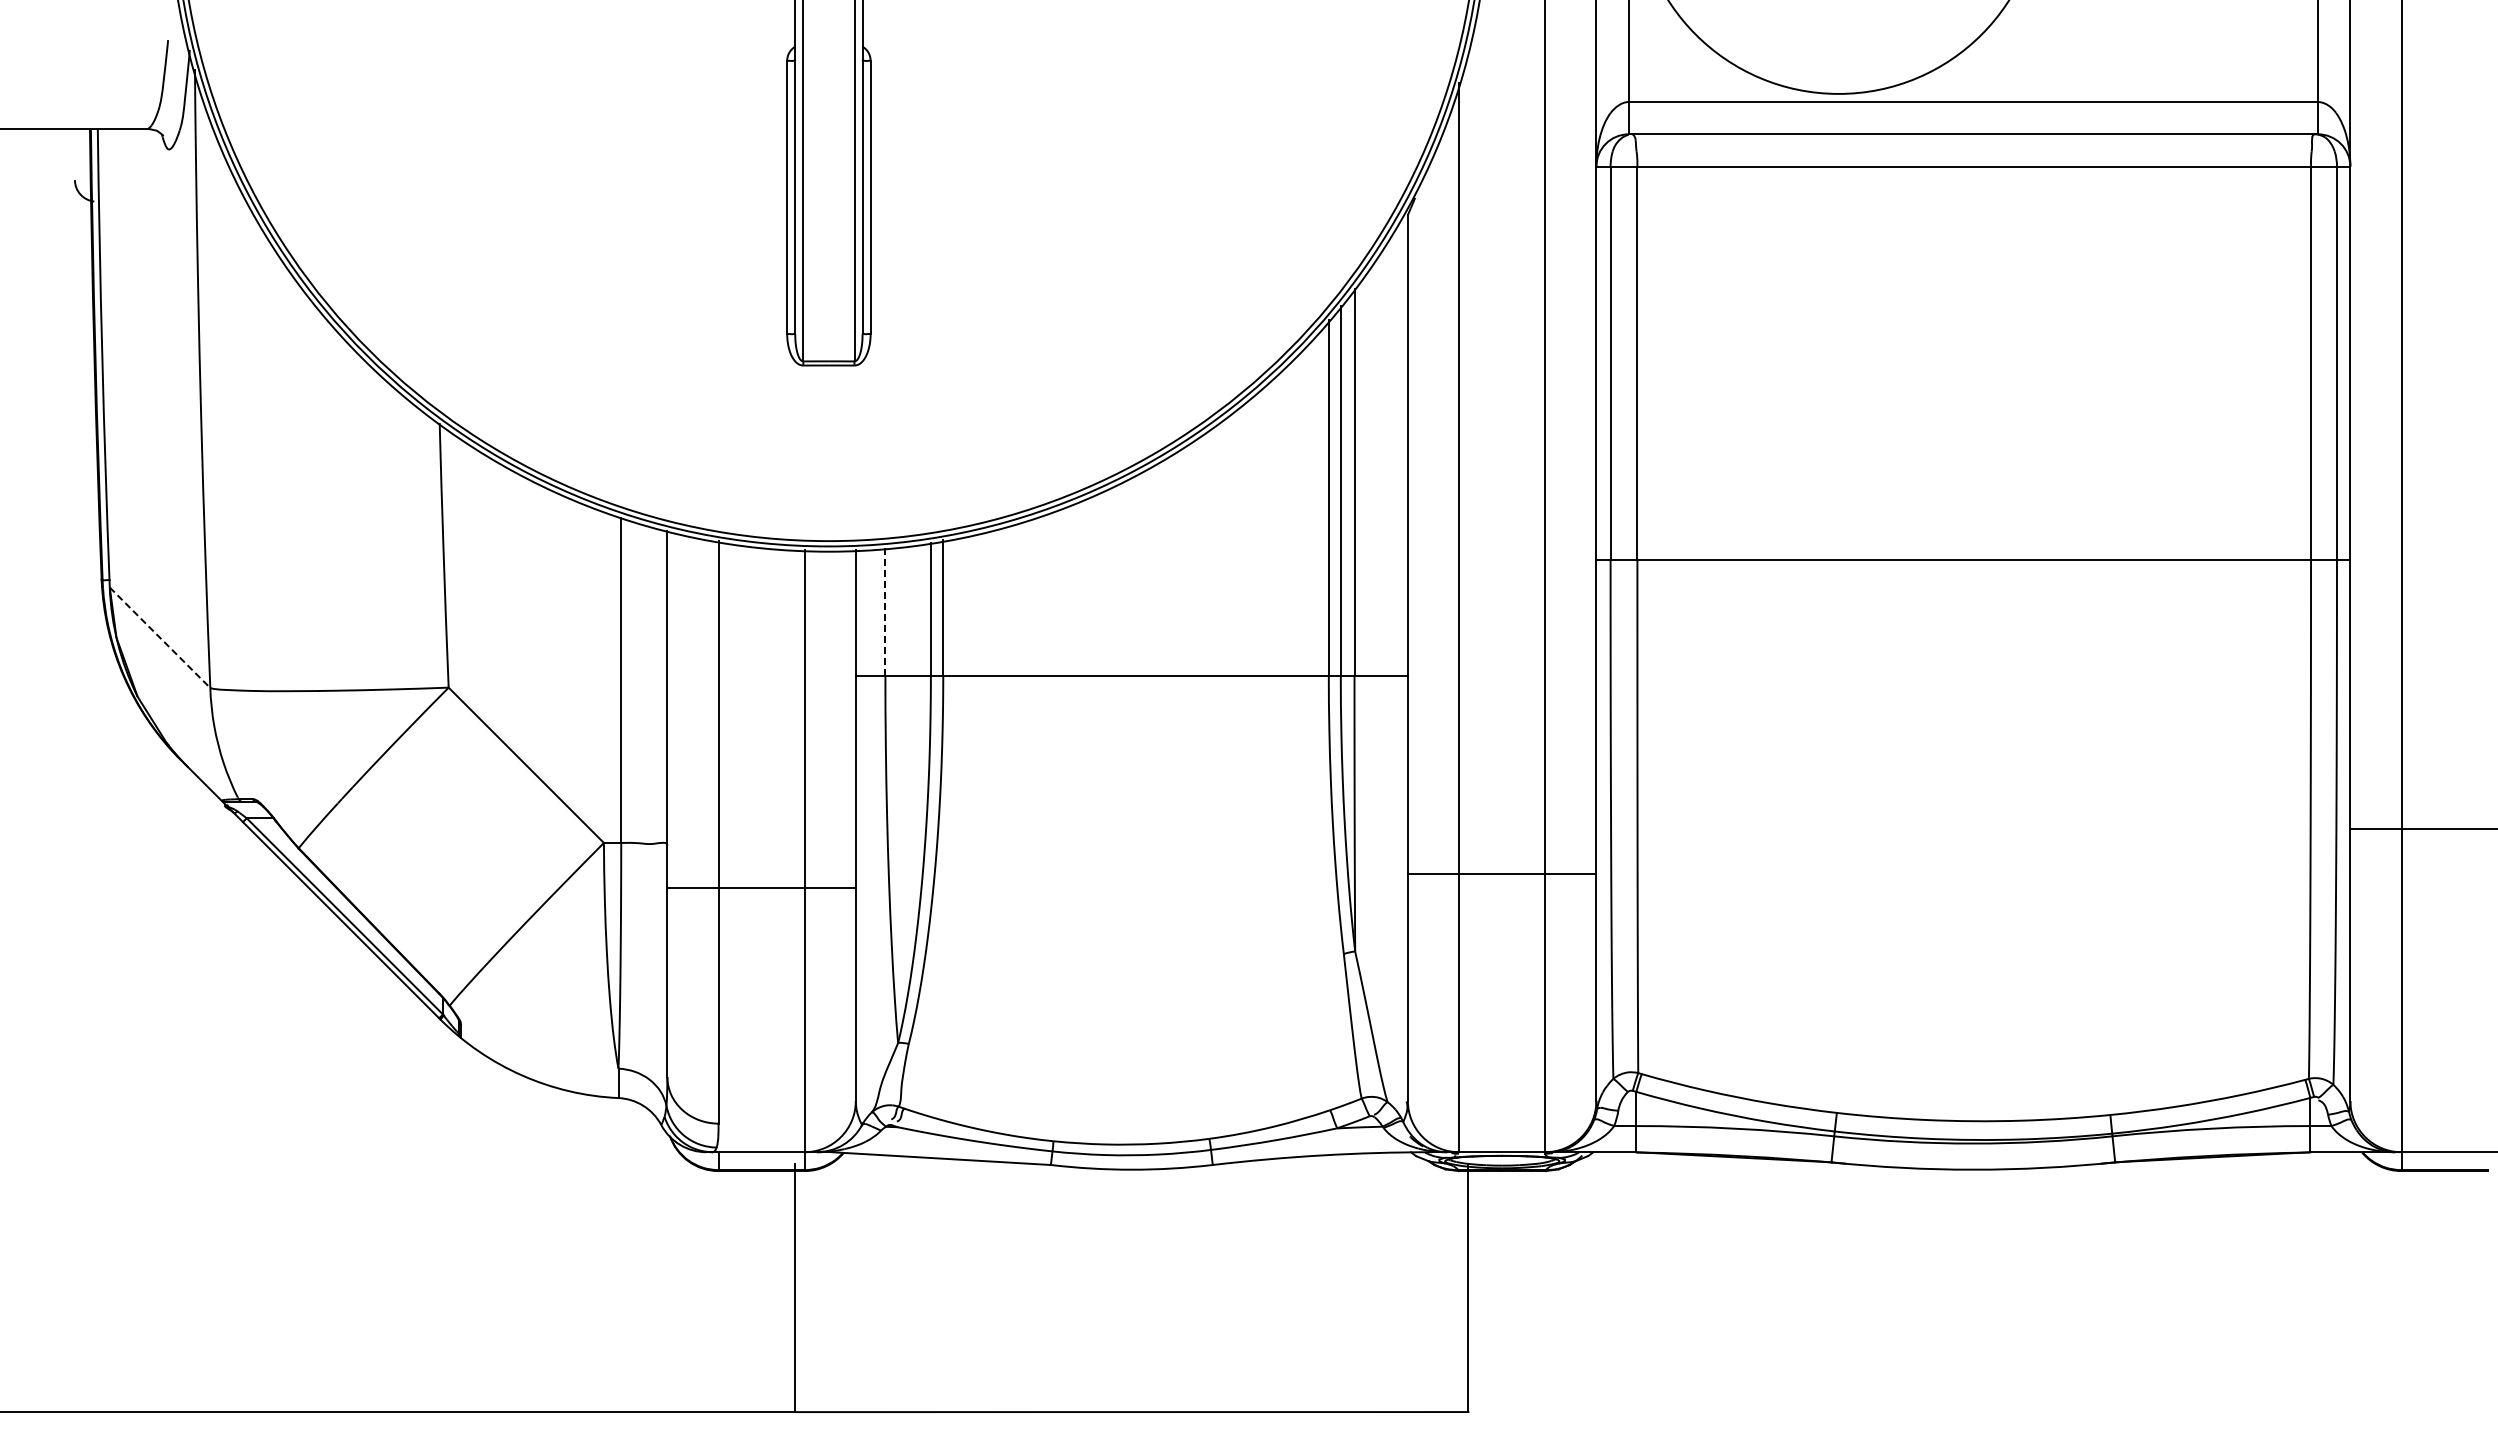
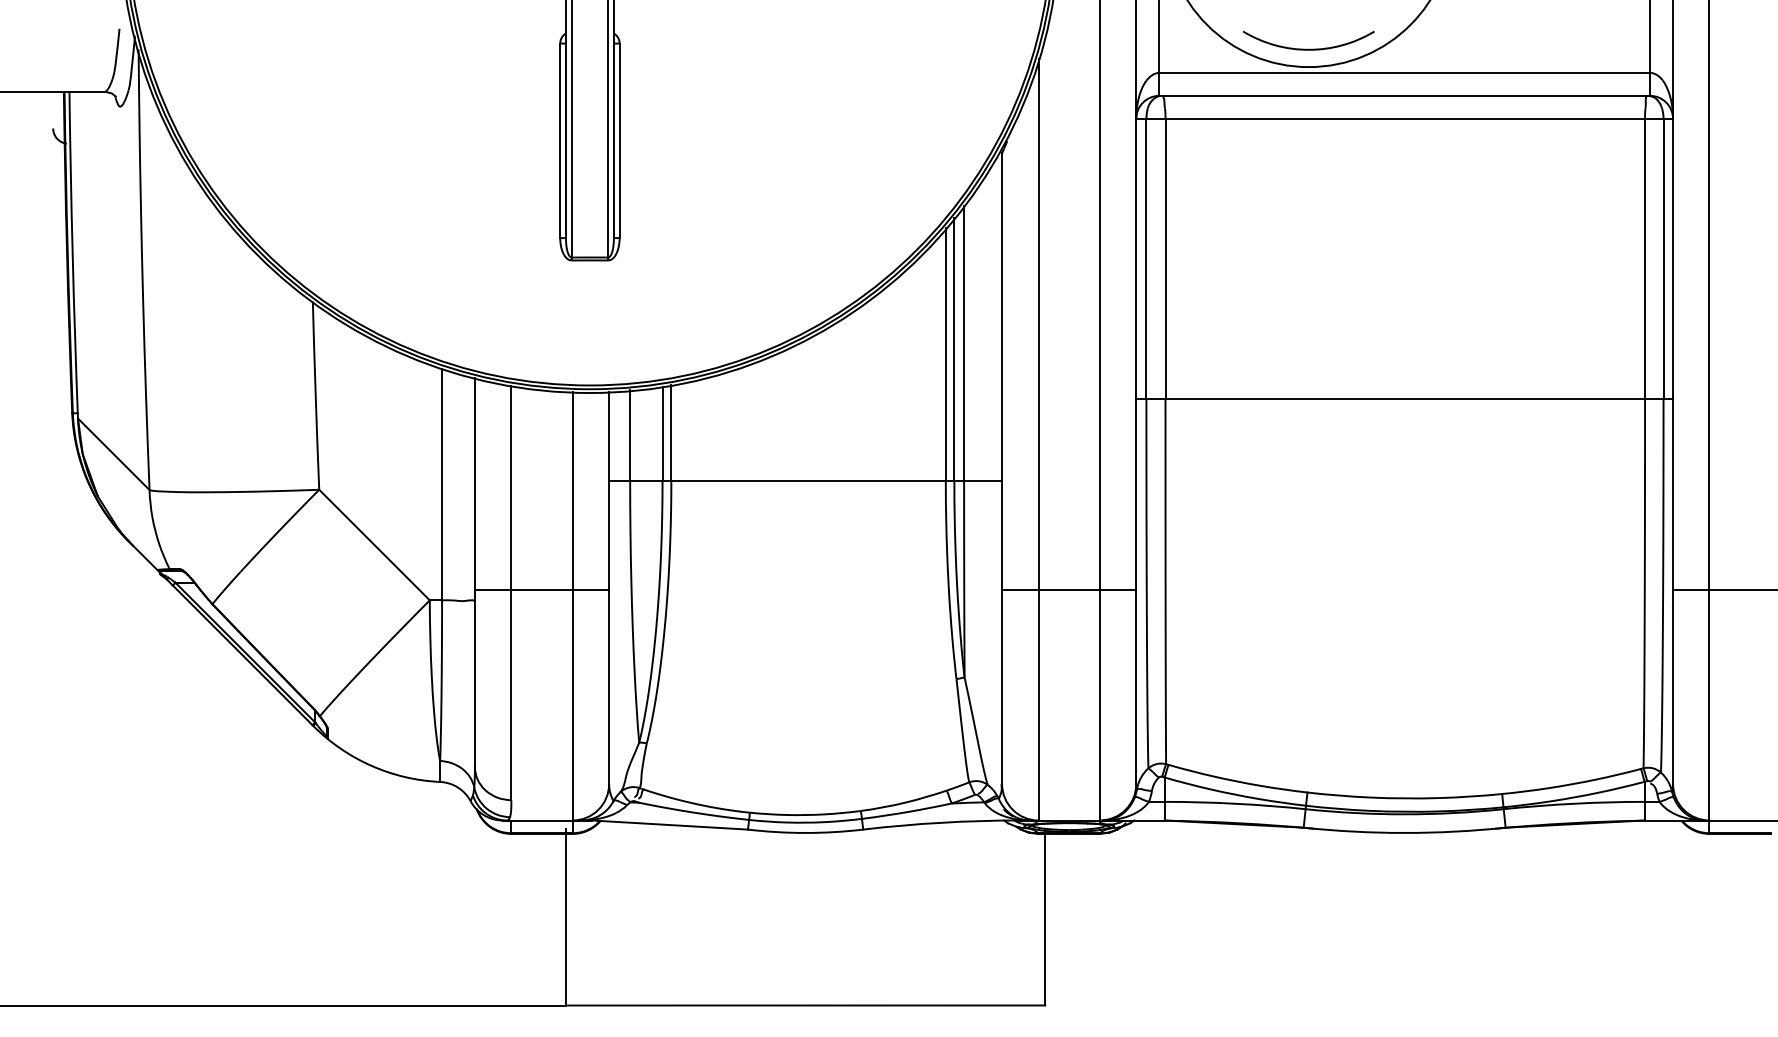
arc: (1838, 68) -> (1308, 49), added
line: (885, 611) -> (630, 435), dashed -> solid
line: (160, 638) -> (114, 454), dashed -> solid
line: (1501, 874) -> (1068, 590), moved
line: (761, 888) -> (541, 590), moved

